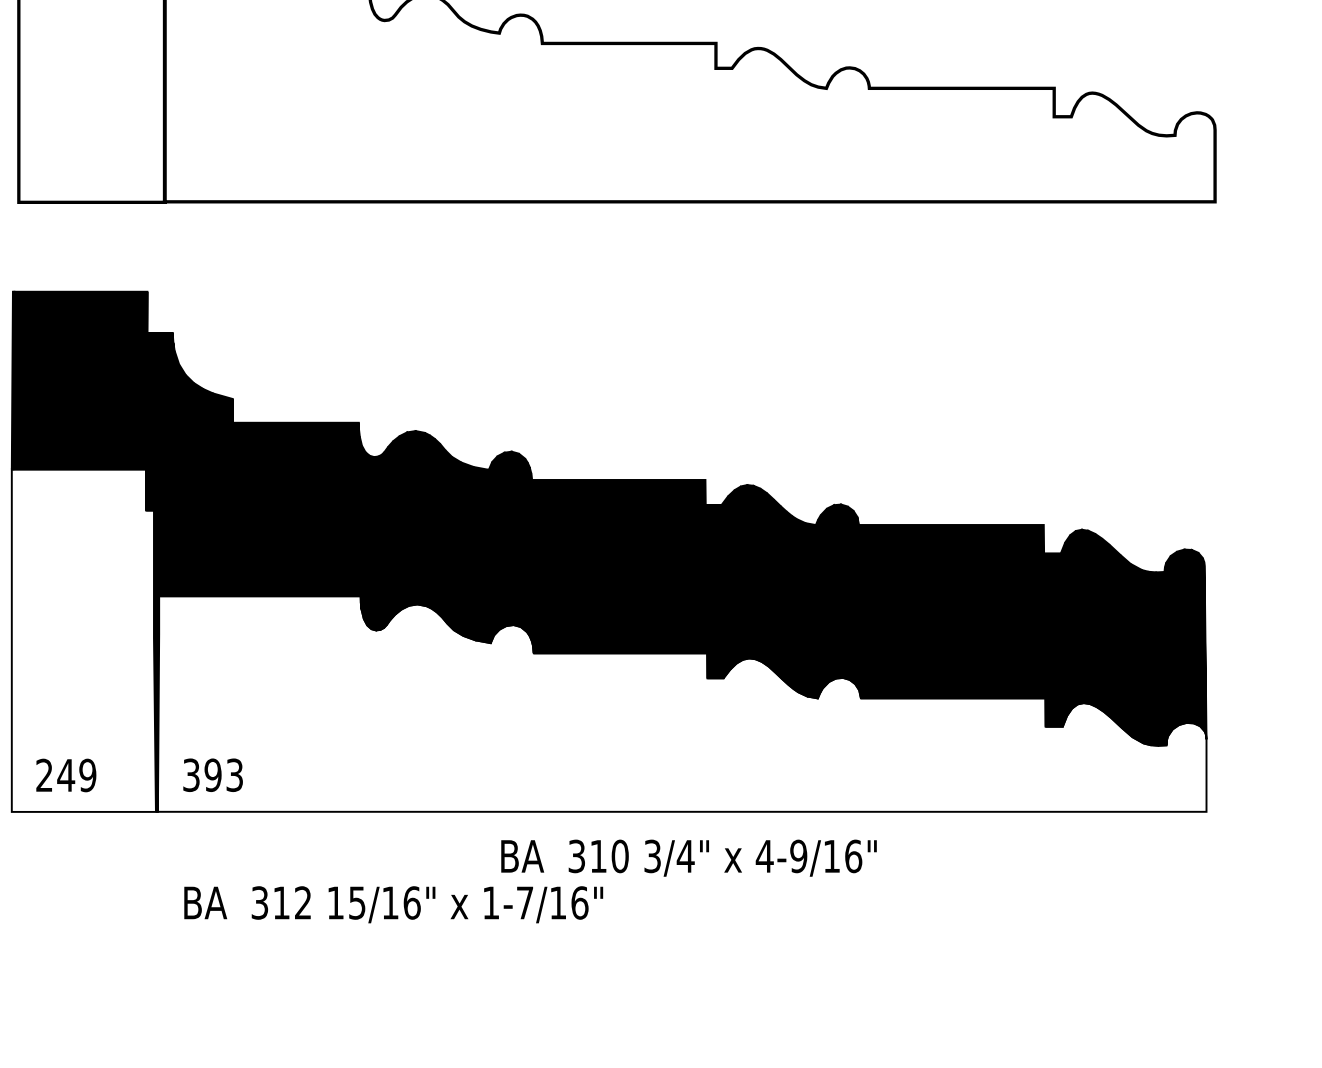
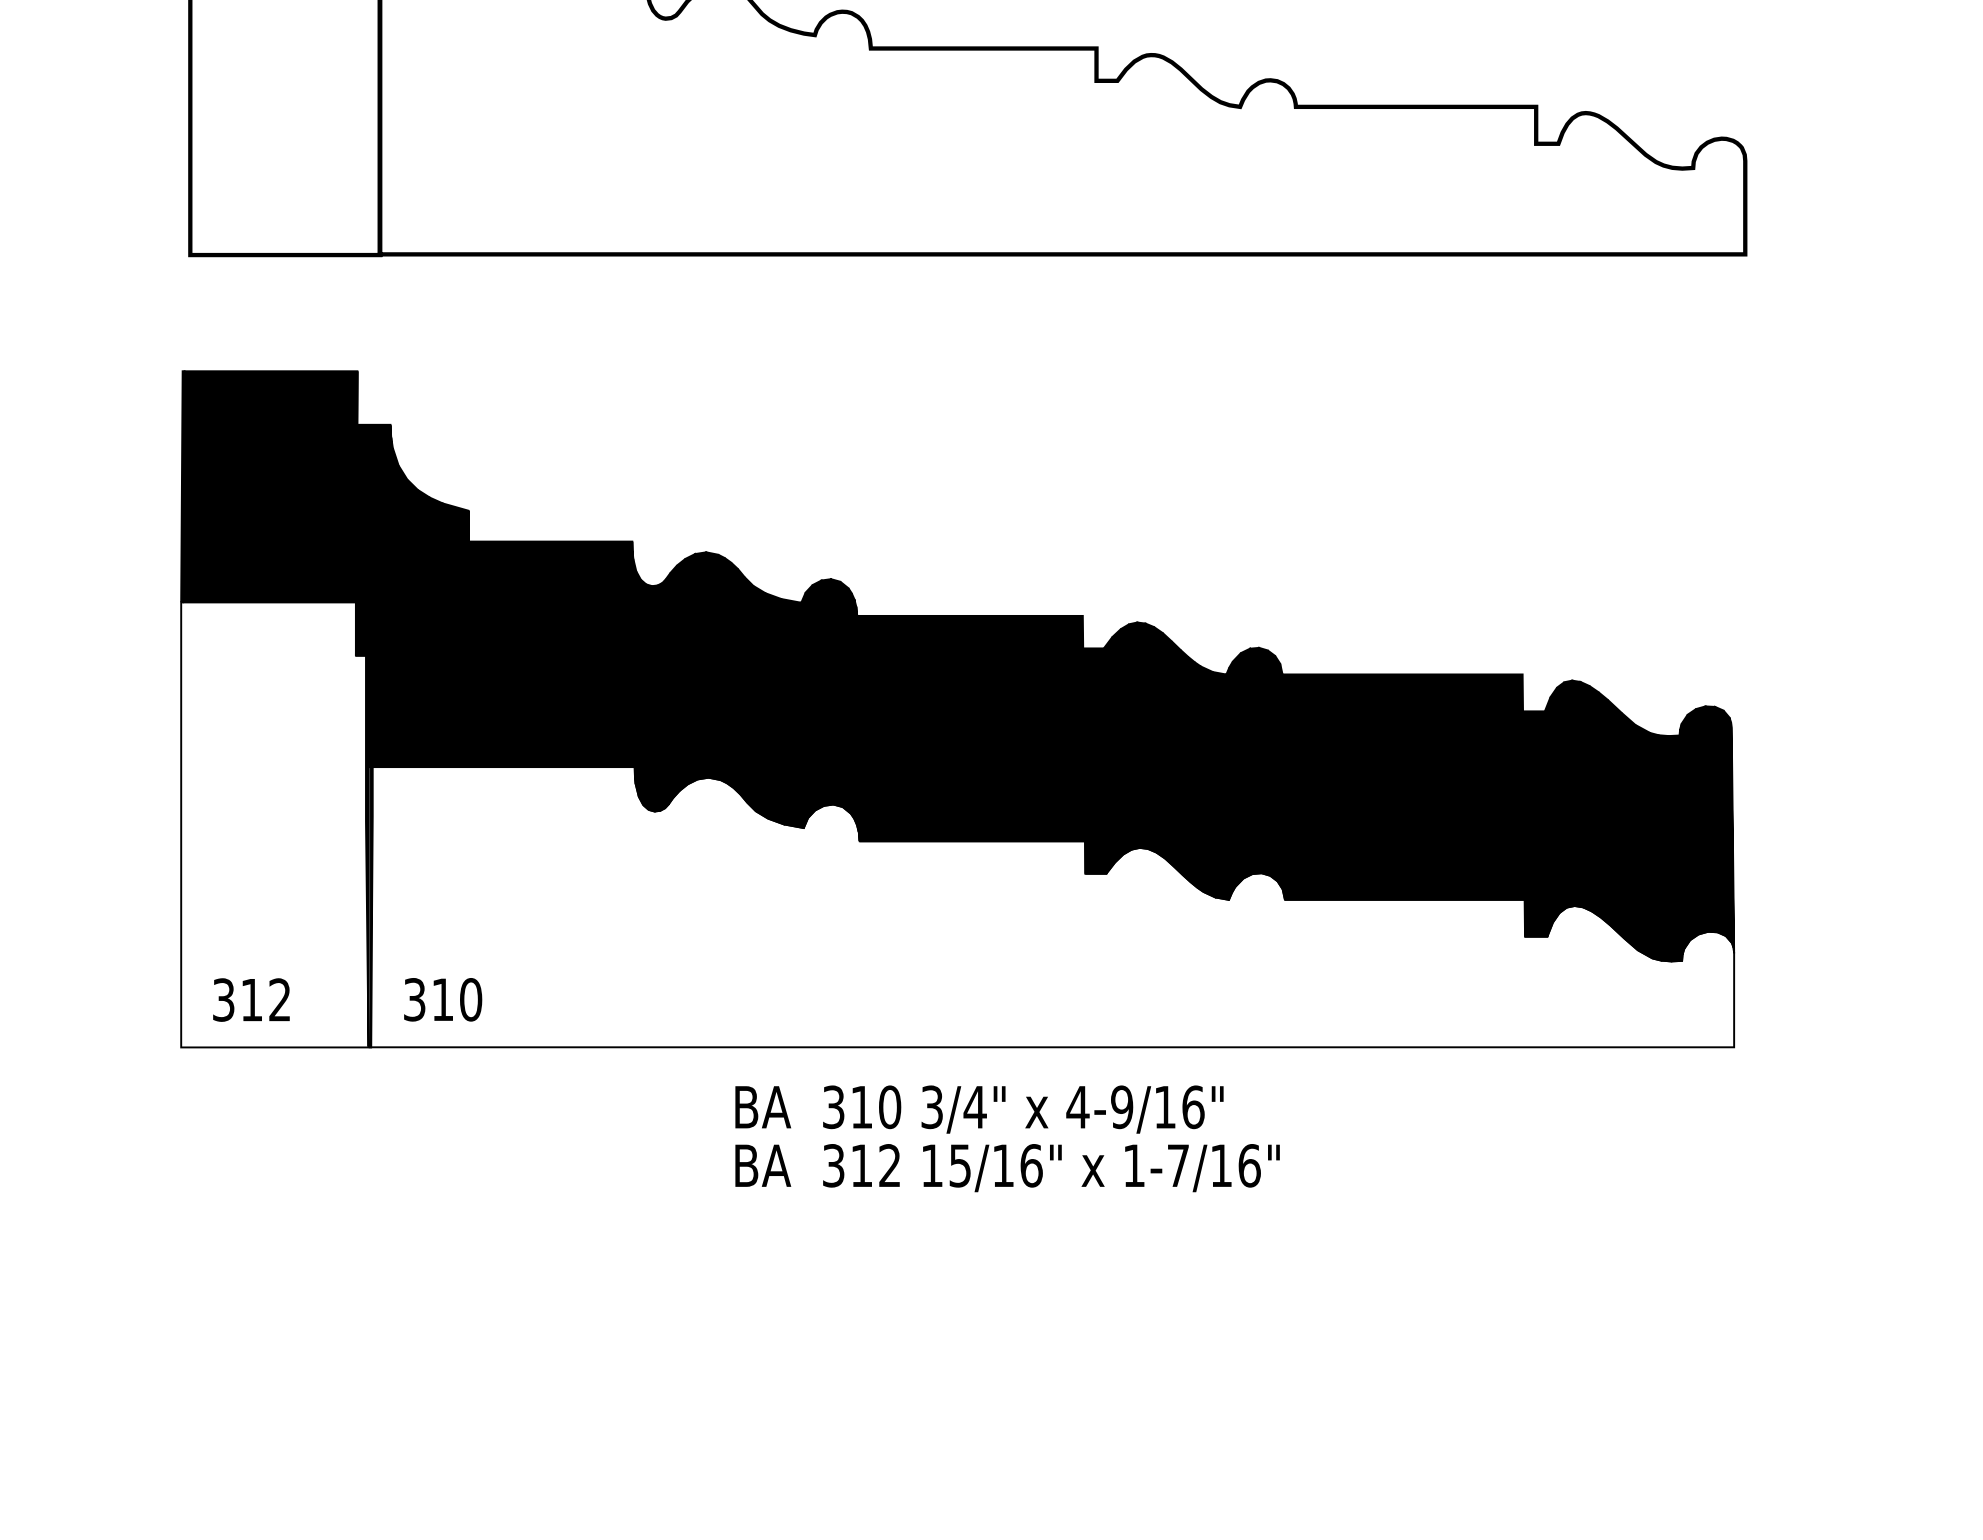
text: (65, 775) -> (251, 999), 249 -> 312
text: (223, 775) -> (456, 999), 393 -> 310
text: (689, 858) -> (979, 1109), moved
text: (393, 905) -> (1007, 1168), moved

